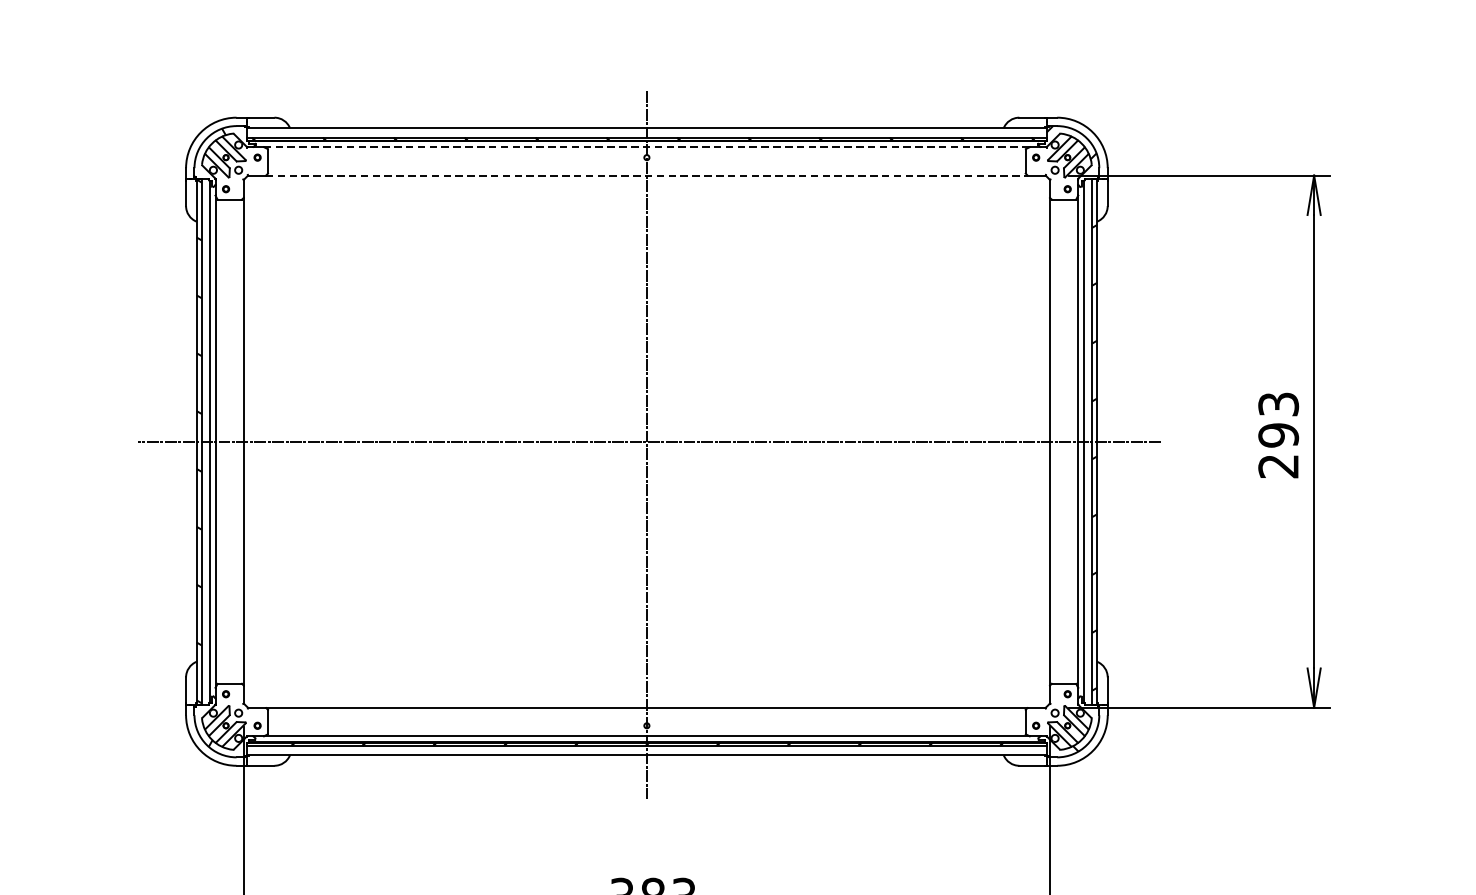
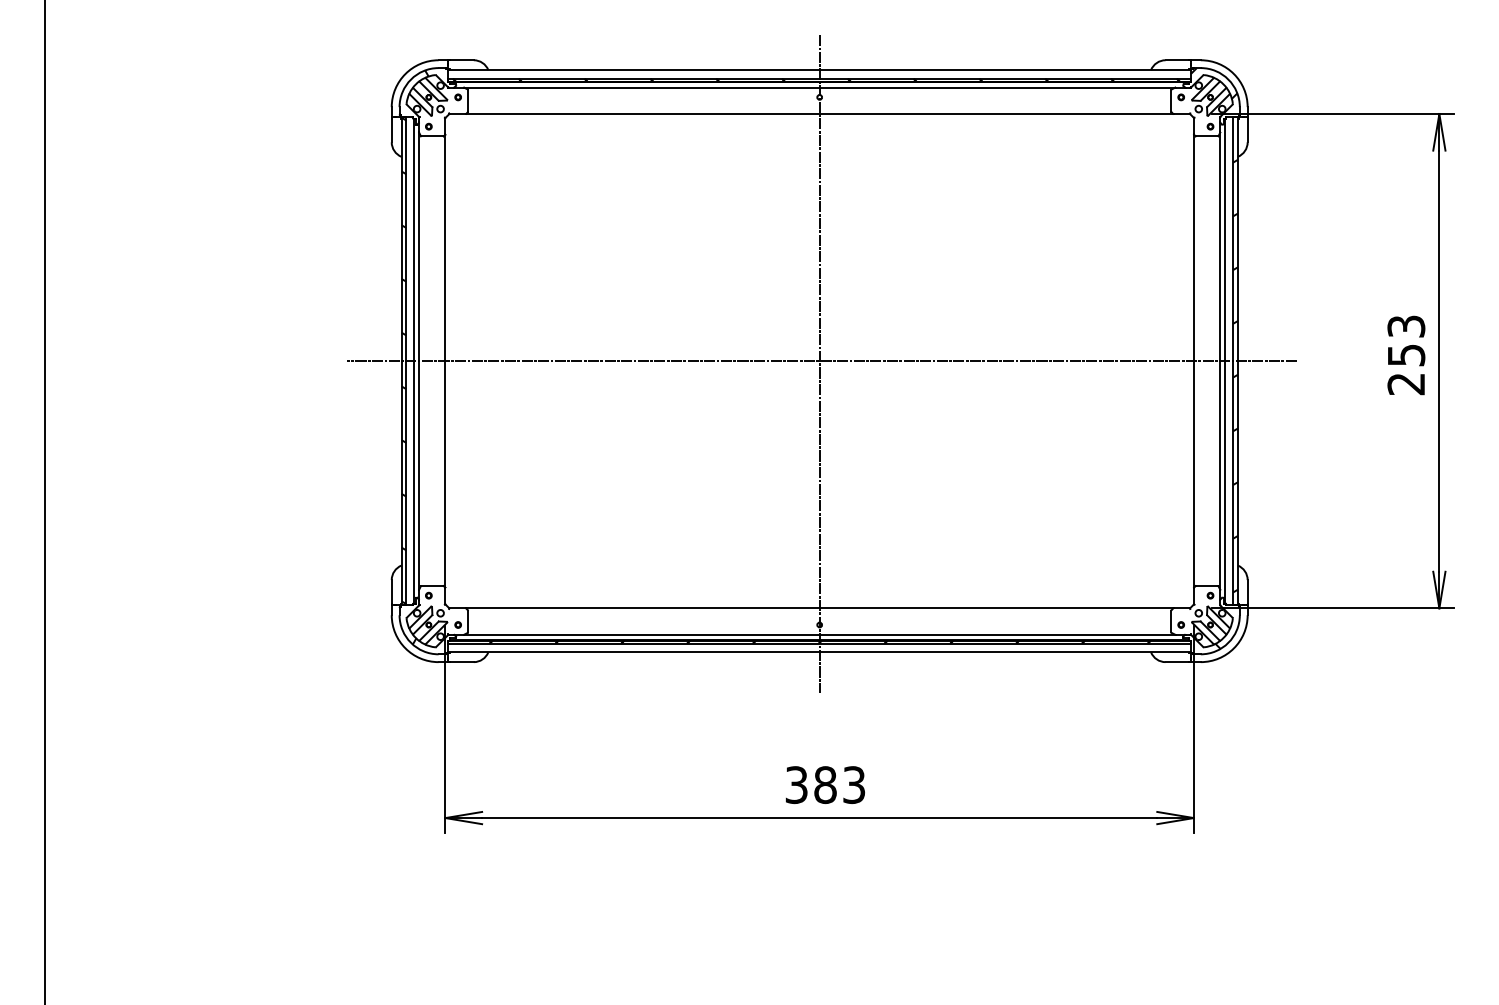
line: (646, 147) -> (819, 87), dashed -> solid
line: (646, 176) -> (819, 114), dashed -> solid
text: (1278, 435) -> (1406, 355), 293 -> 253

